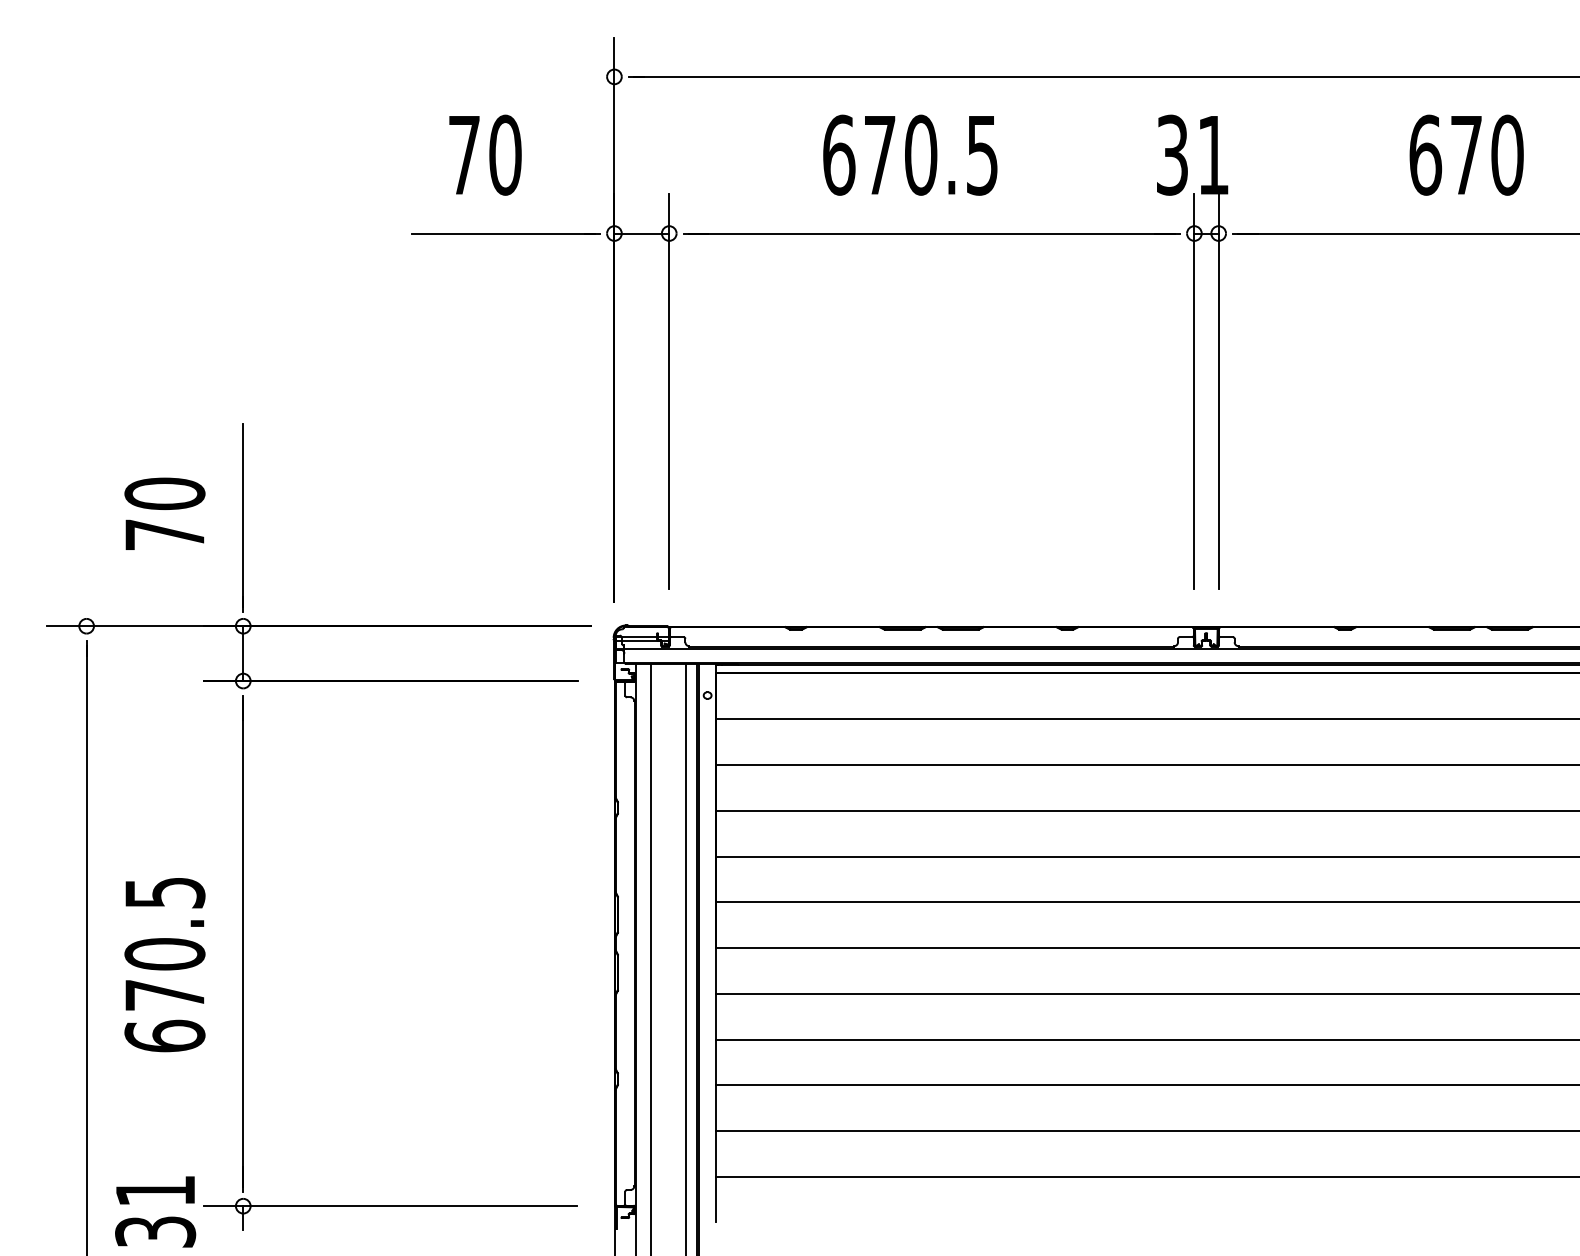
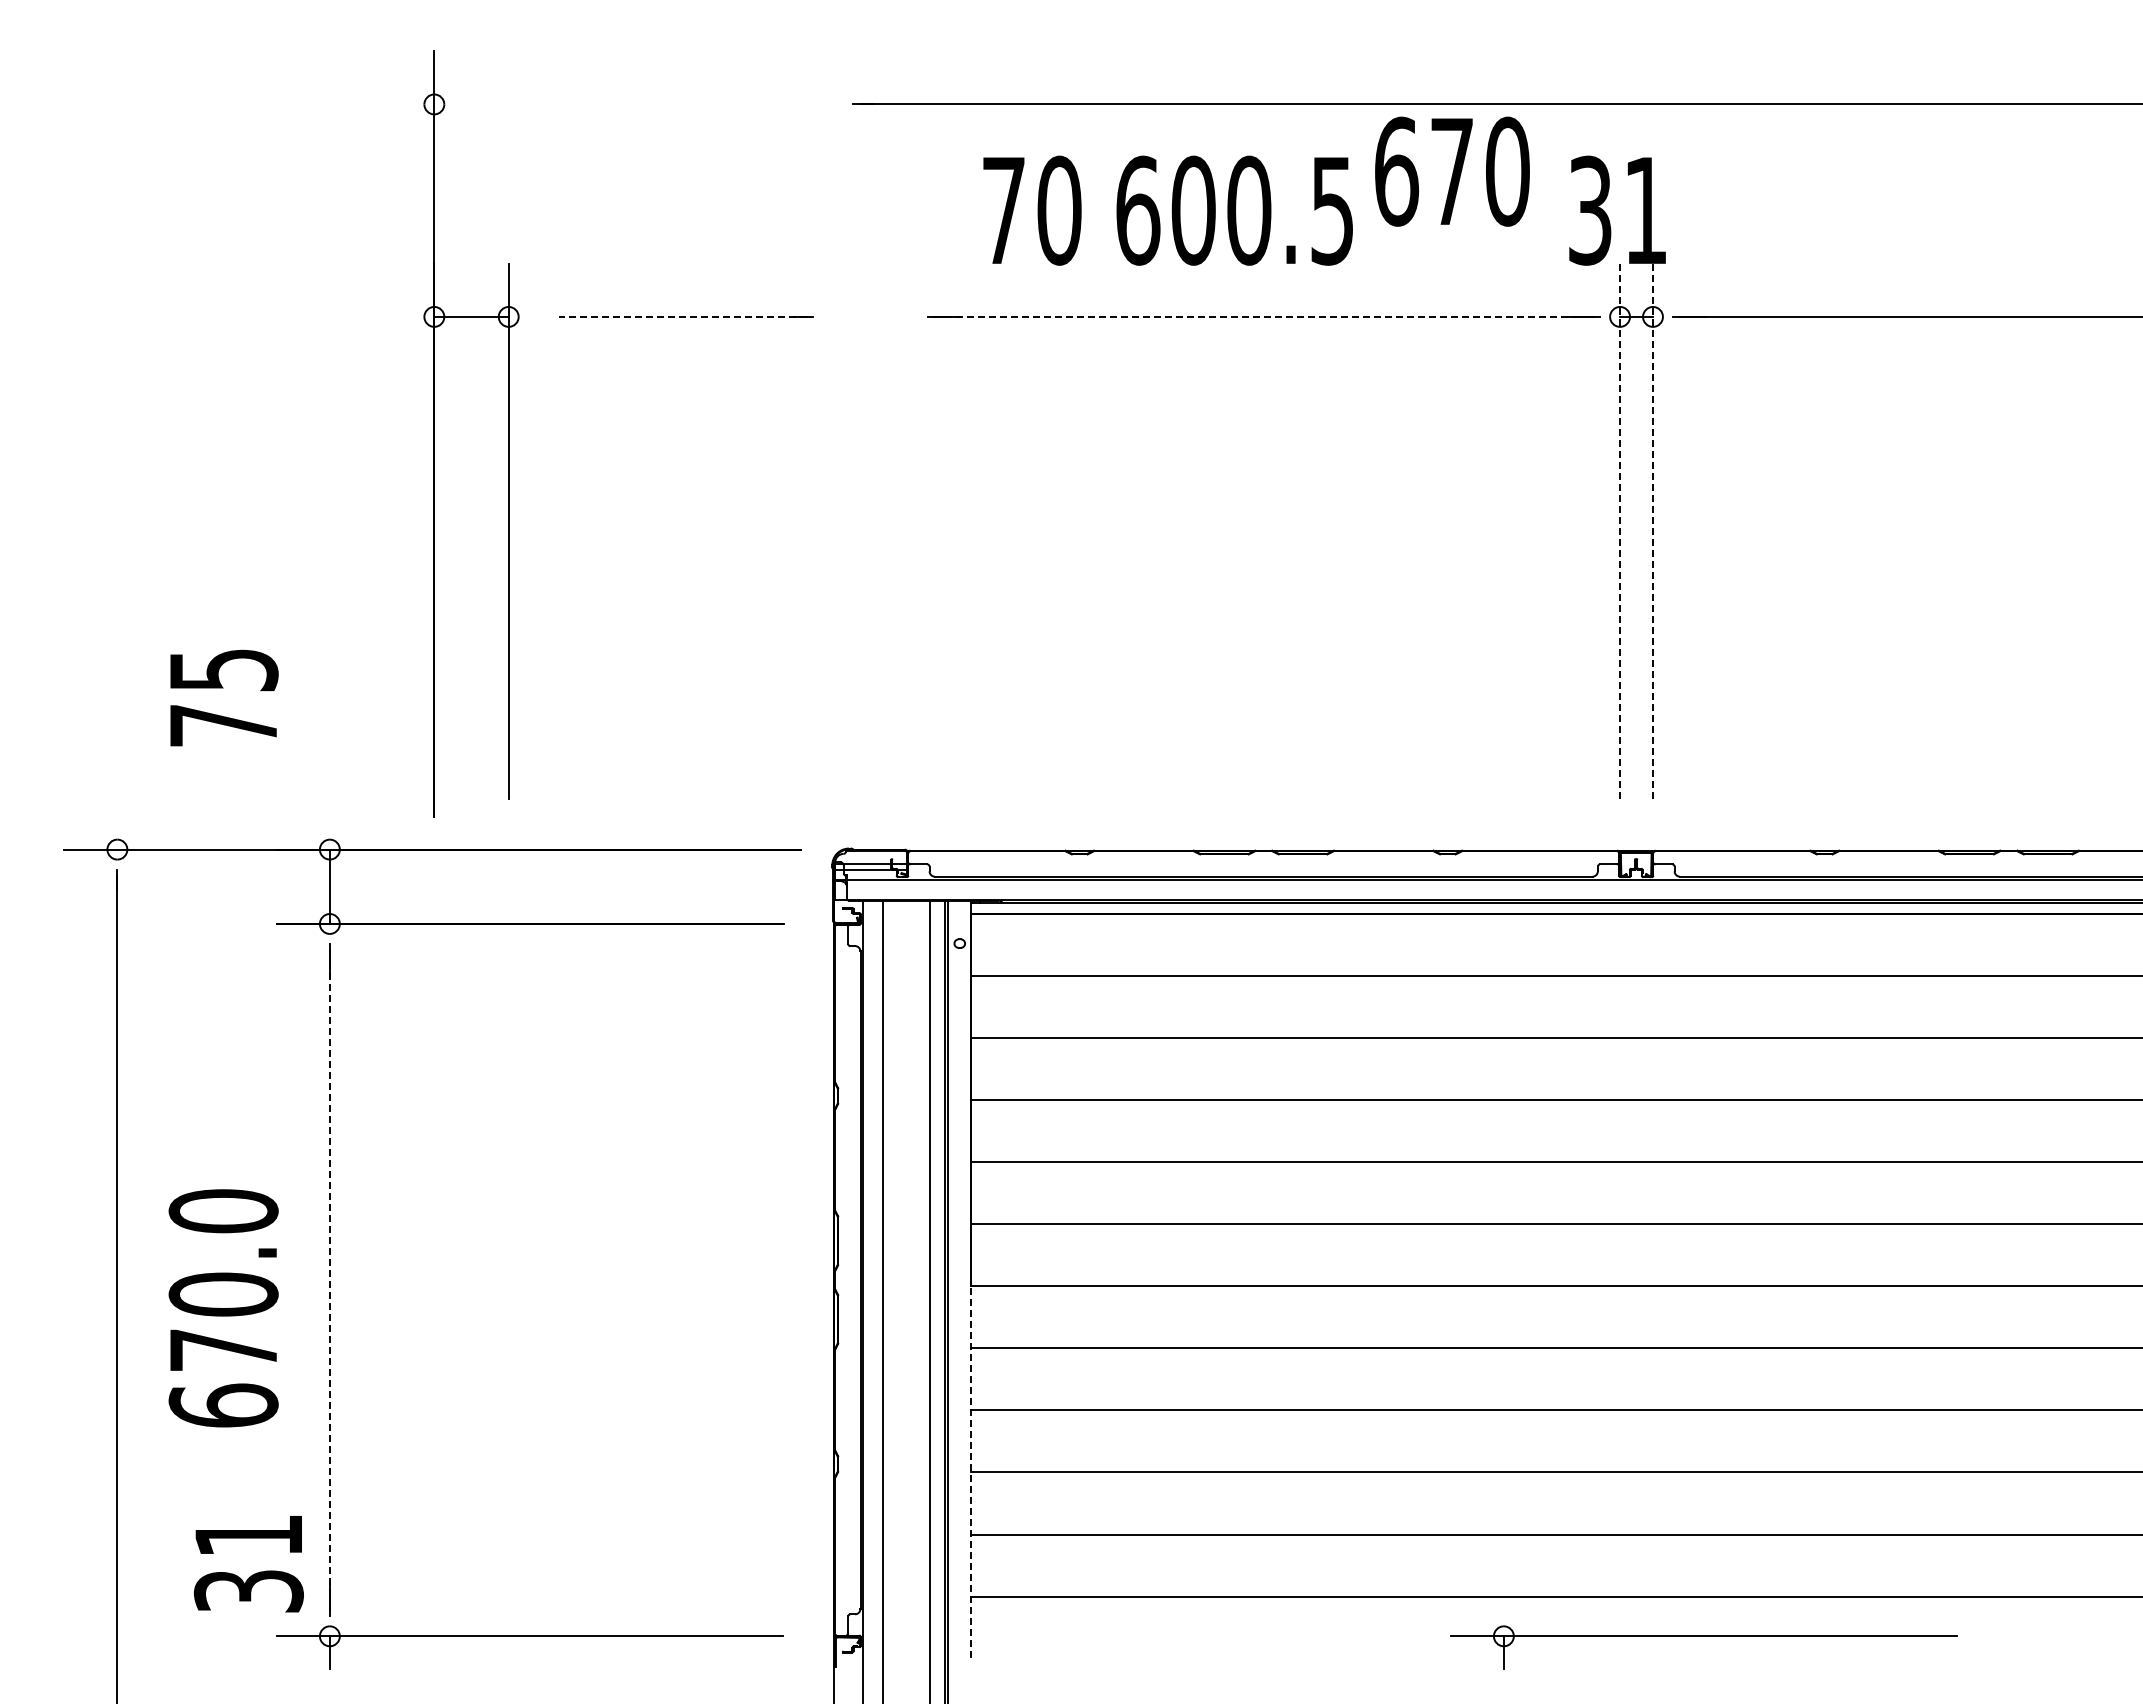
text: (485, 155) -> (1032, 210), moved
text: (879, 155) -> (1193, 210), 670.5 -> 600.5
text: (1466, 155) -> (1452, 171), moved
line: (503, 233) -> (683, 316), solid -> dashed
line: (931, 233) -> (1263, 316), solid -> dashed
part: (614, 319) -> (434, 433), moved
line: (1194, 391) -> (1620, 531), solid -> dashed
line: (1218, 391) -> (1652, 531), solid -> dashed
text: (164, 493) -> (223, 669), 70 -> 75
line: (242, 517) -> (329, 702), removed
text: (164, 893) -> (223, 1211), 670.5 -> 670.0
line: (242, 943) -> (329, 1280), solid -> dashed
line: (715, 1084) -> (970, 1471), solid -> dashed
part: (1255, 1206) -> (1703, 1636), added
text: (155, 1212) -> (248, 1564), moved

